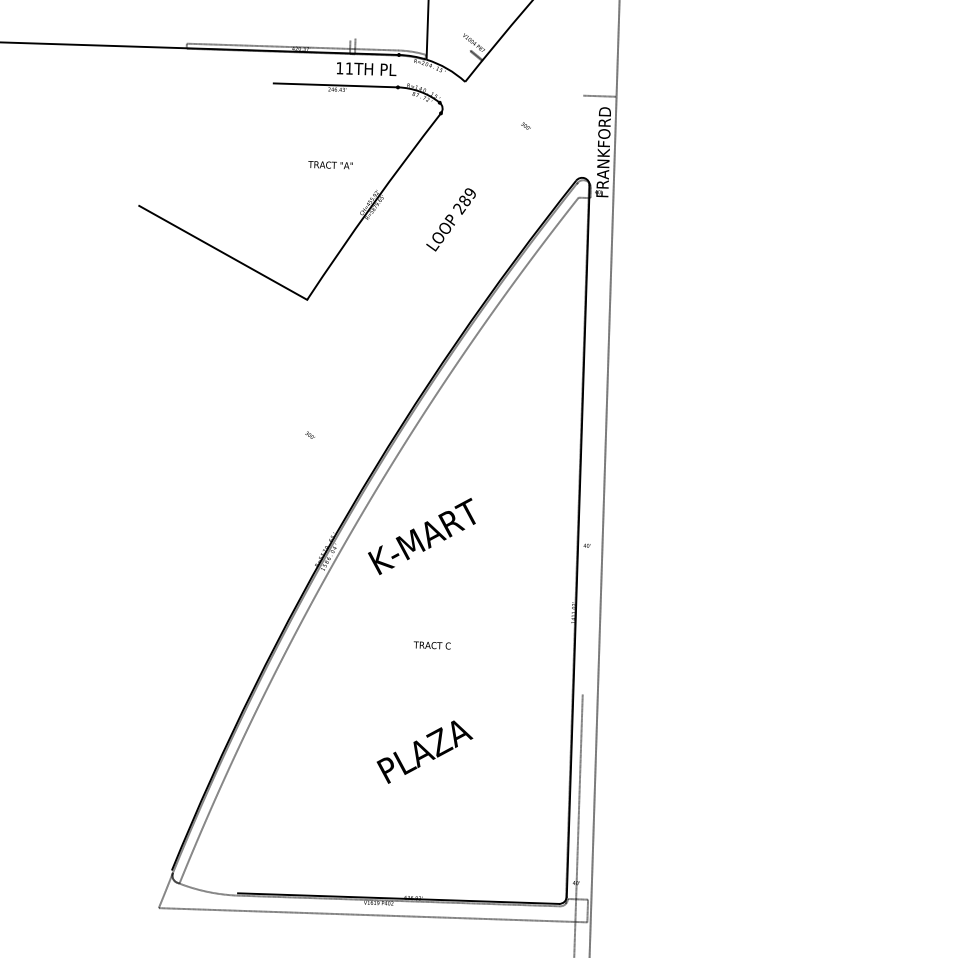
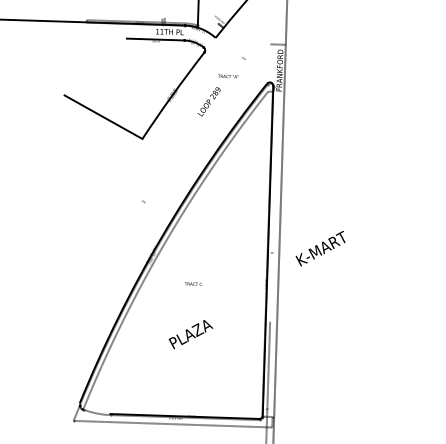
text: (331, 165) -> (228, 76), moved
text: (421, 536) -> (320, 248), moved
text: (432, 644) -> (193, 283), moved
text: (423, 751) -> (190, 334), moved

